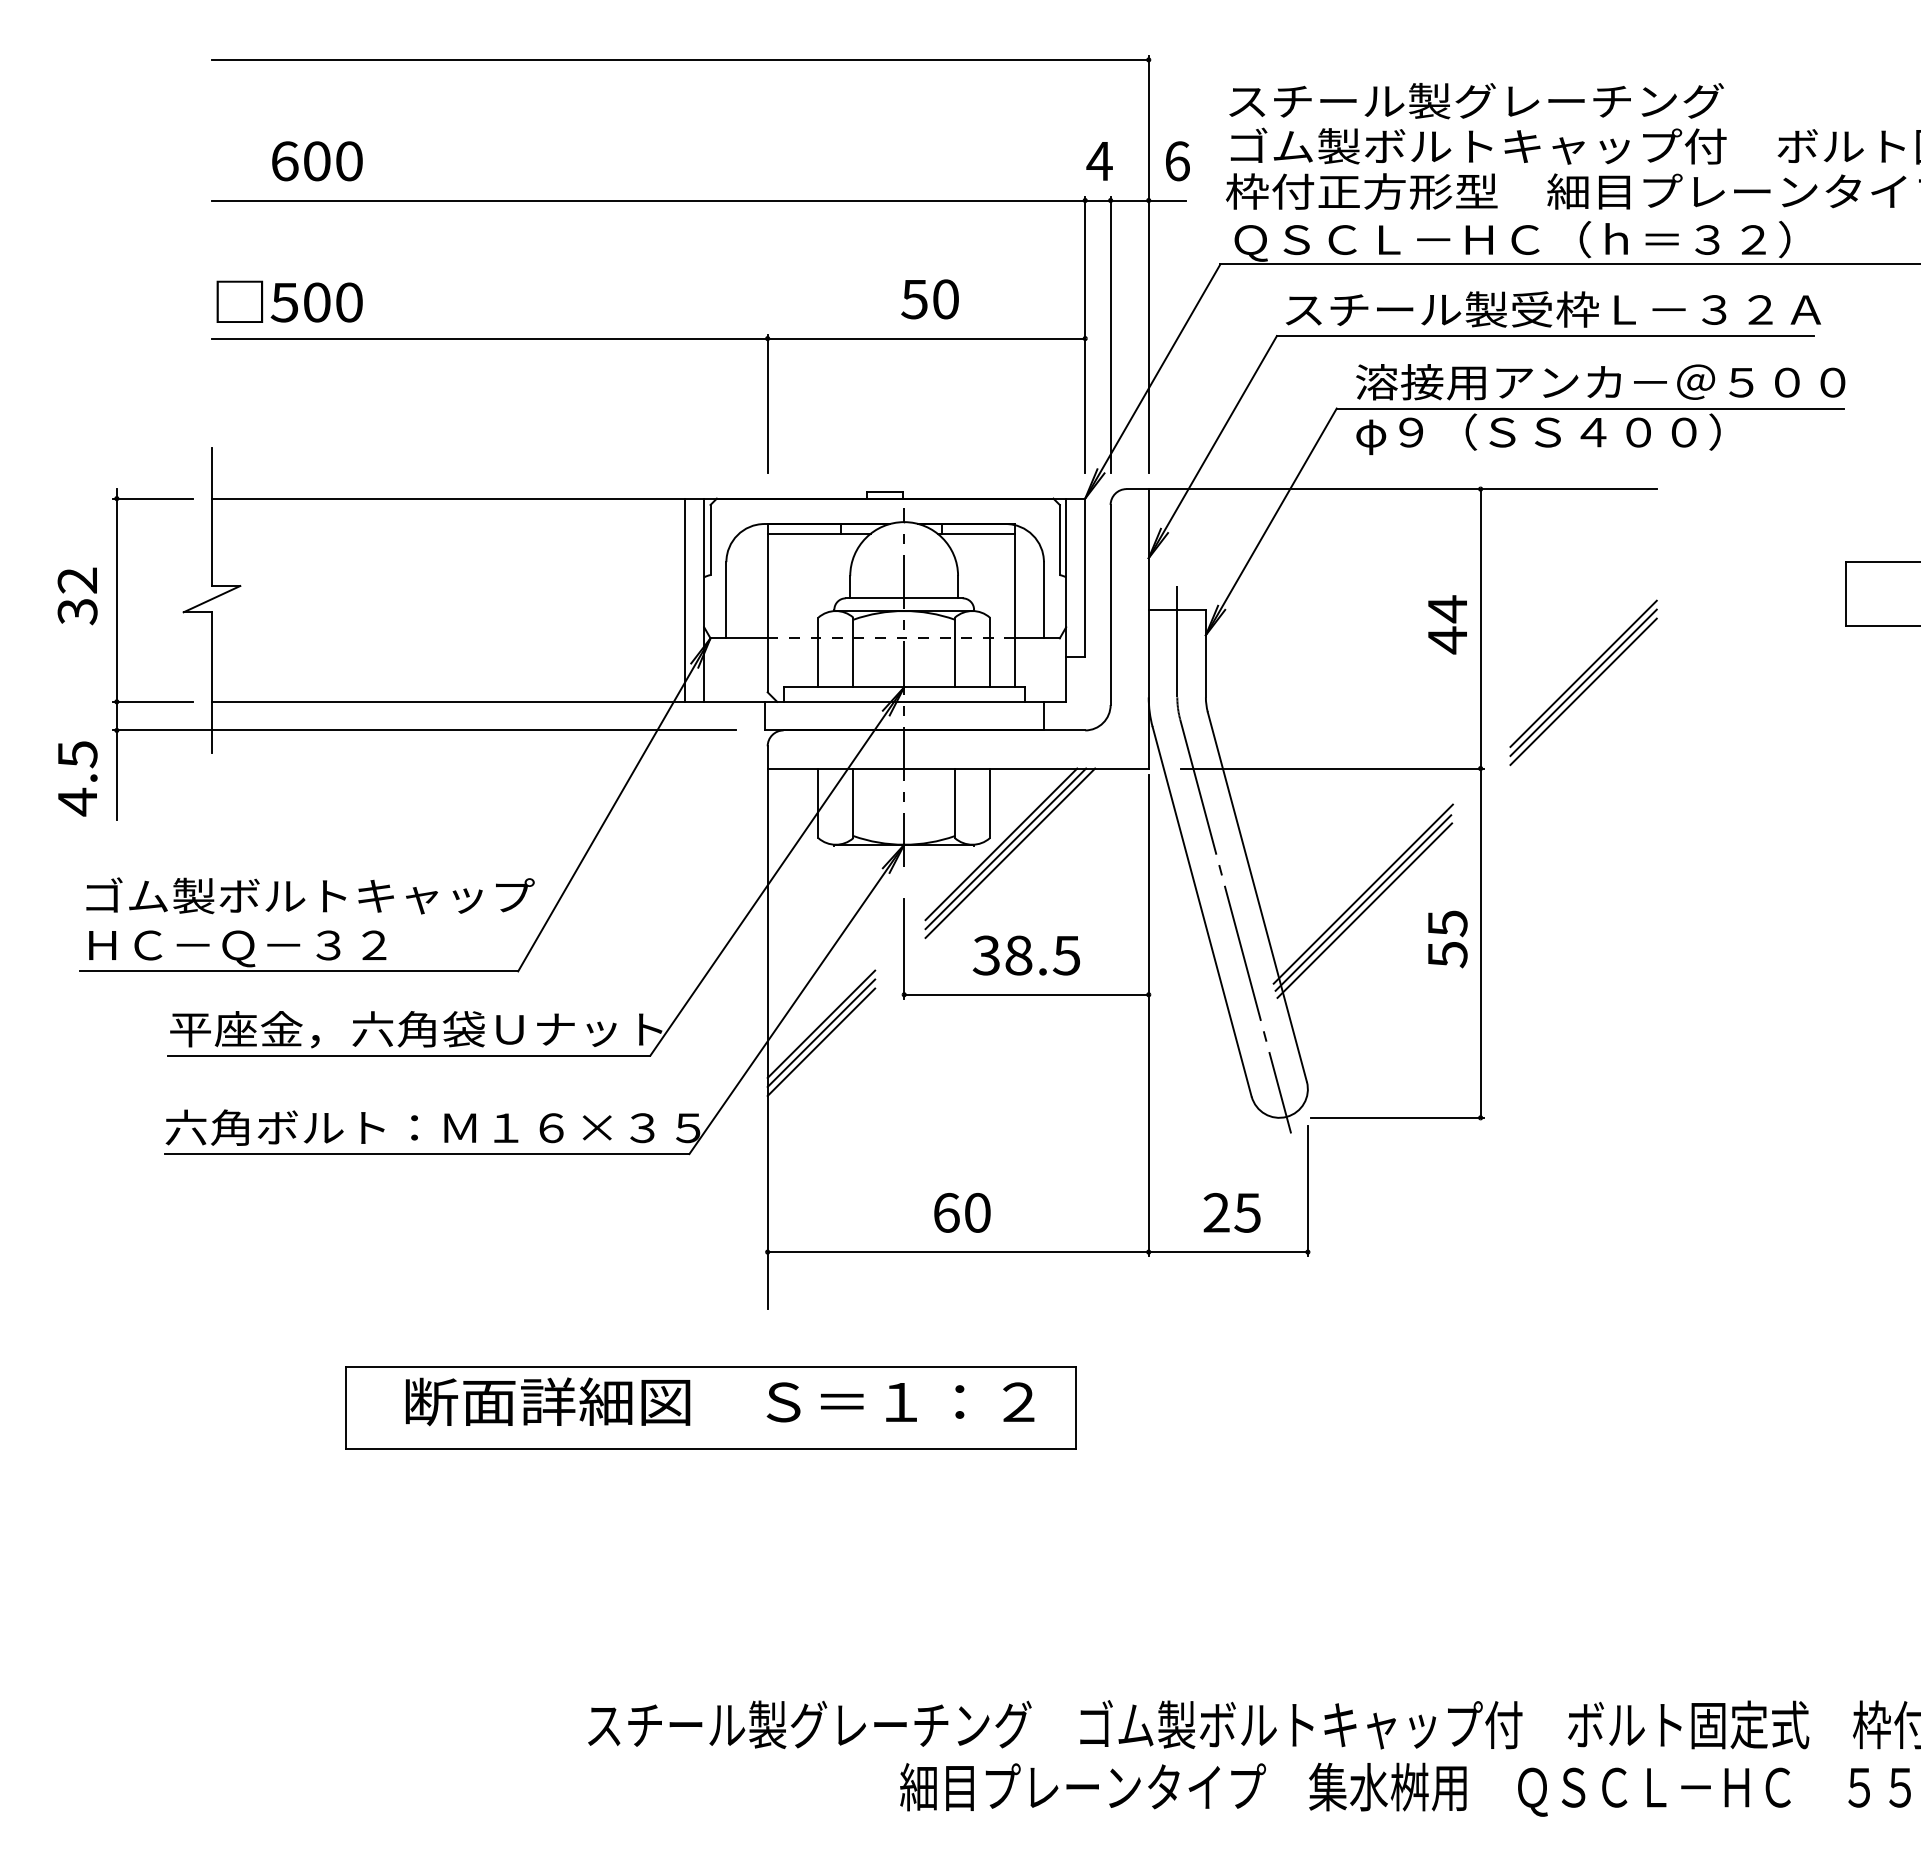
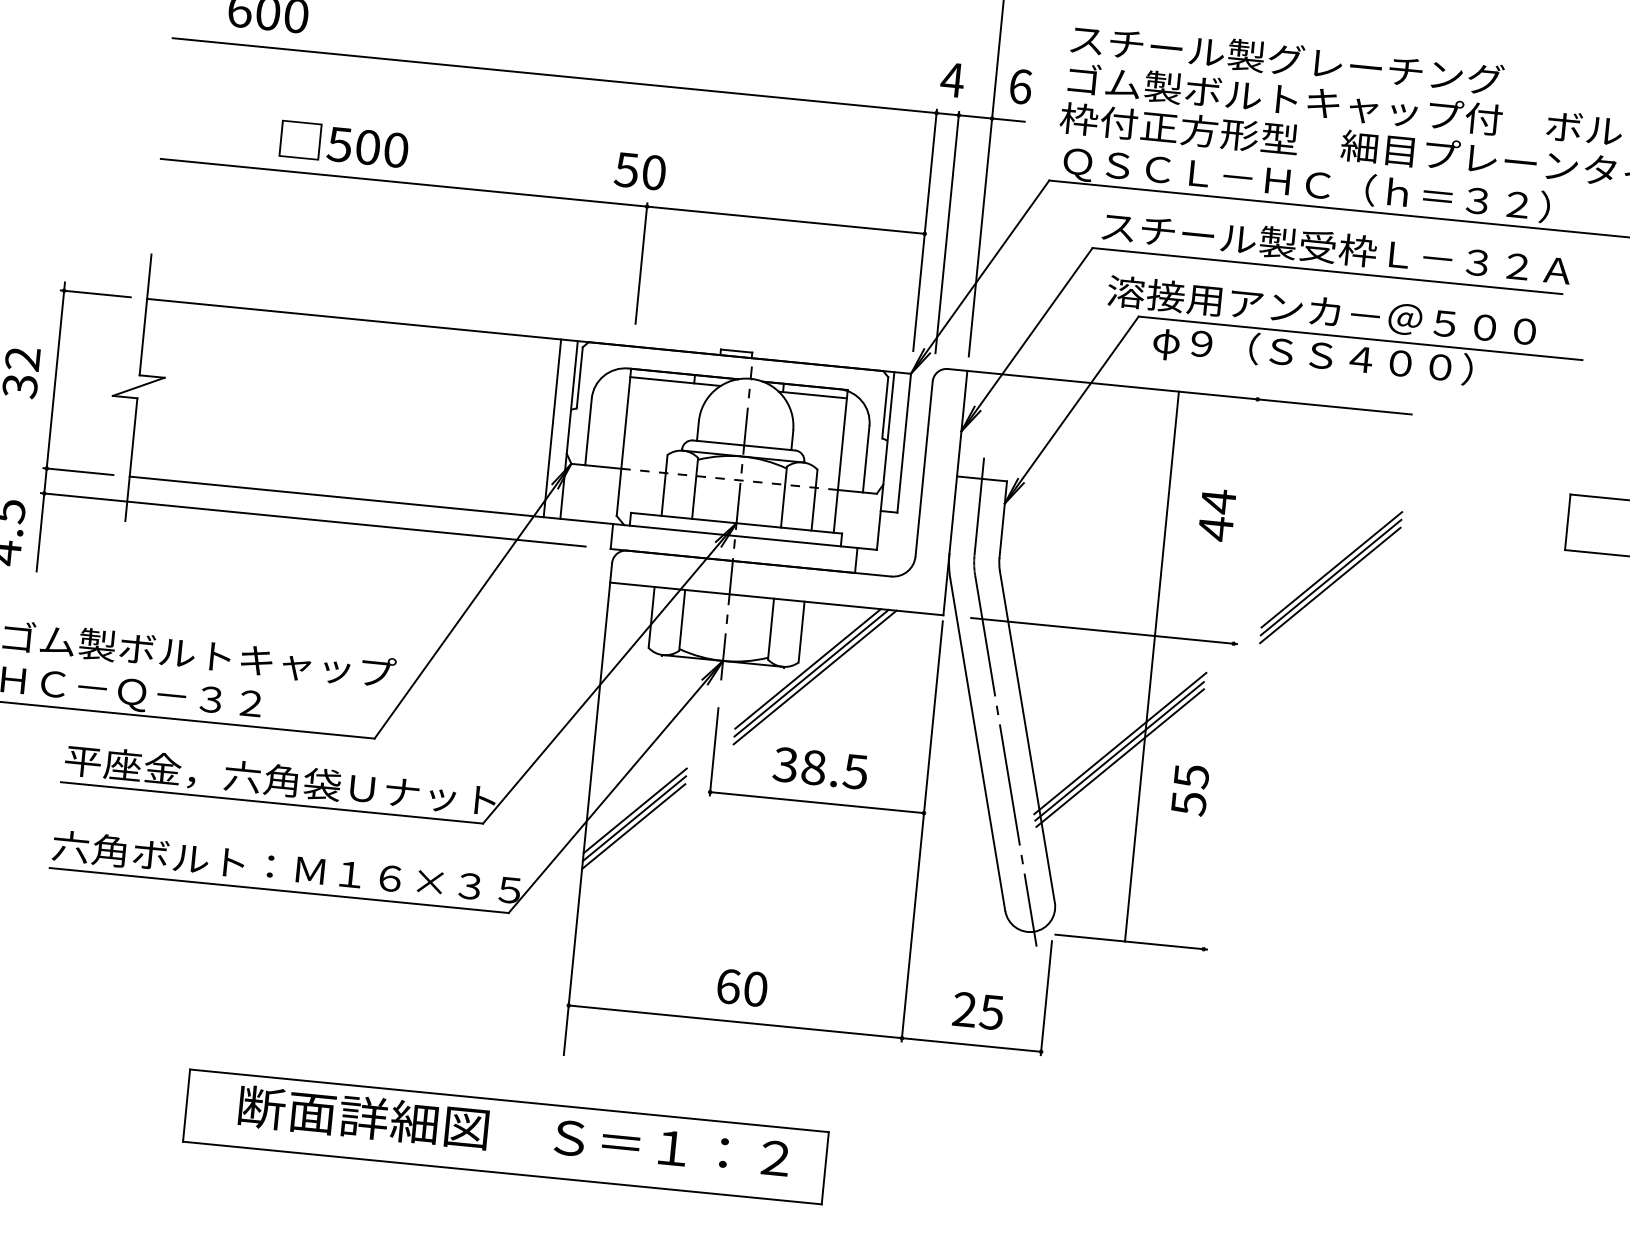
text: (929, 299) -> (639, 171), moved
text: (289, 301) -> (343, 144), moved
text: (1600, 382) -> (1321, 311), moved
line: (1480, 803) -> (1151, 666), moved

